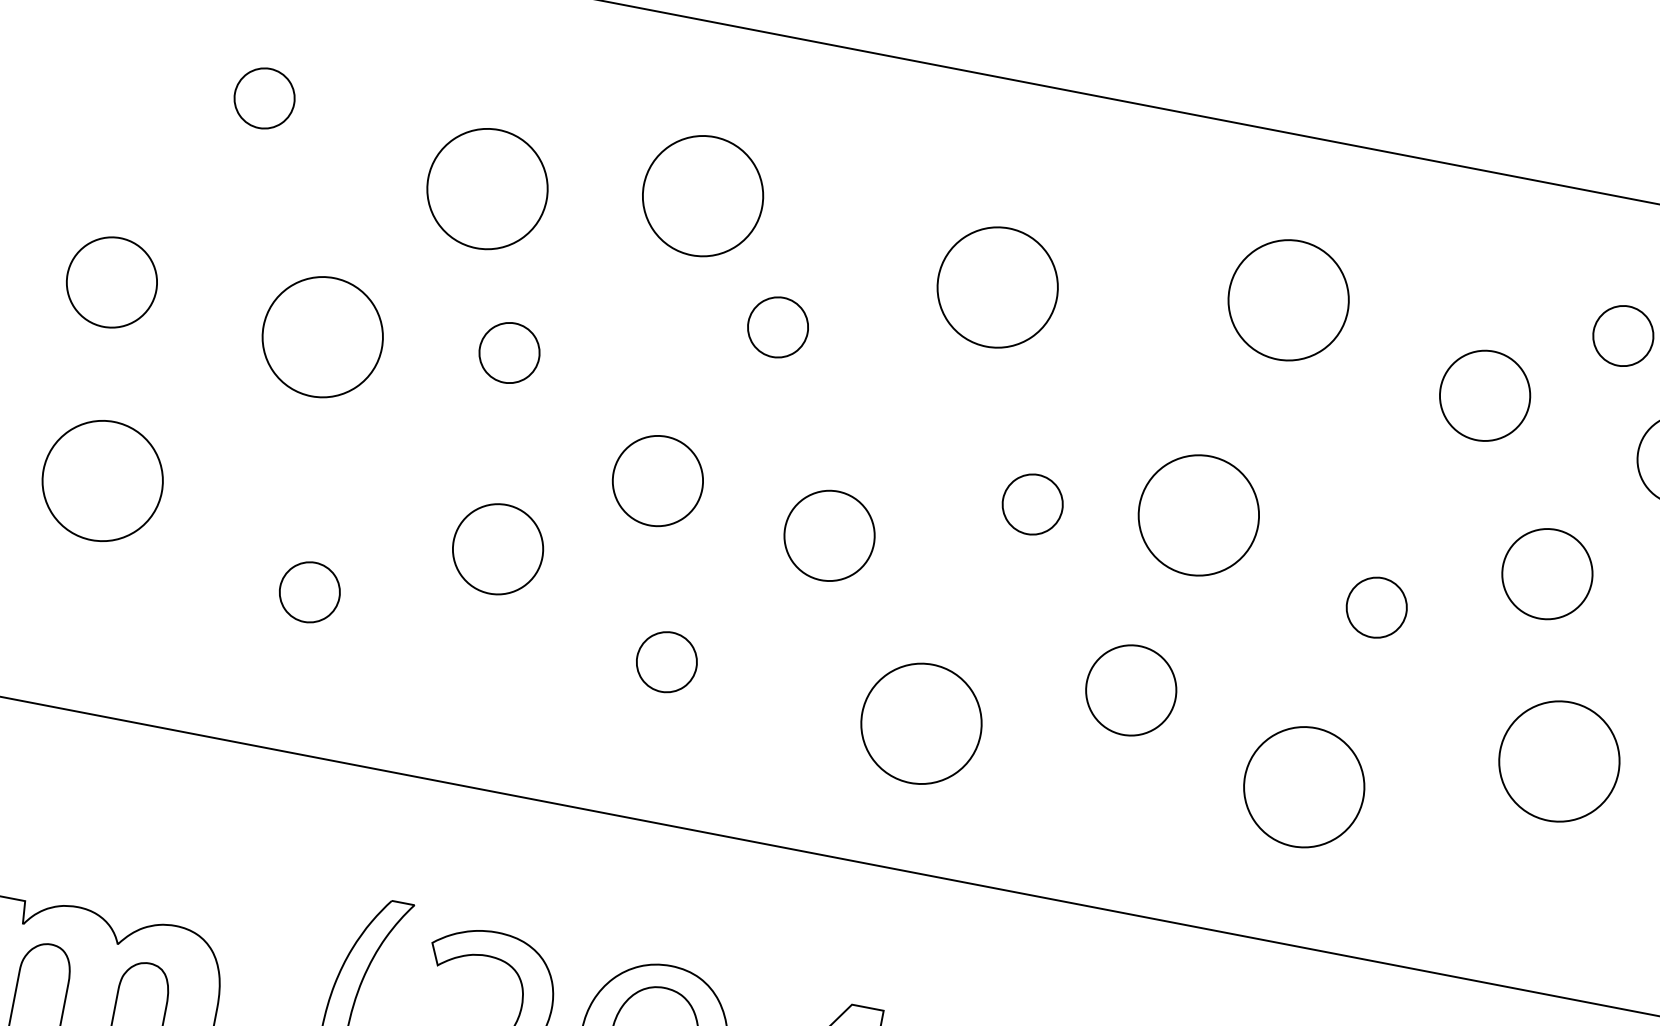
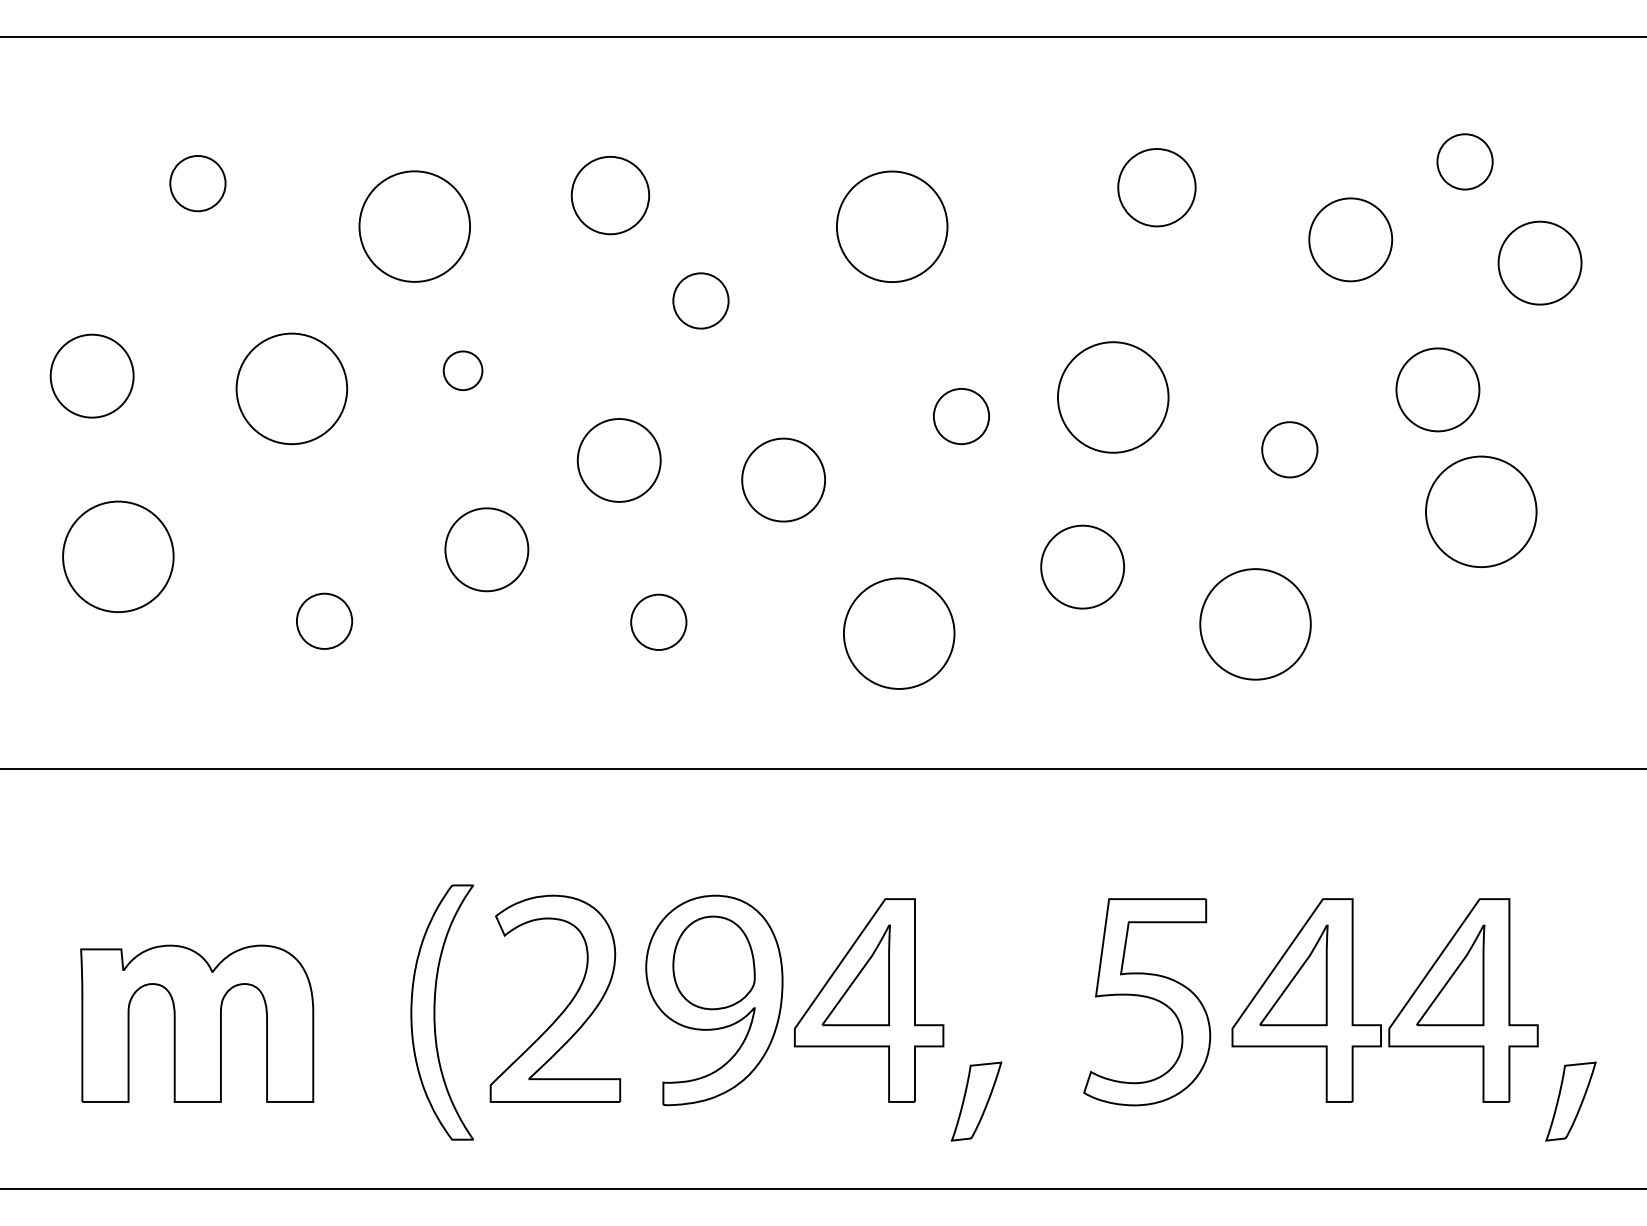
part: (703, 196) -> (610, 195), size x0.7
part: (1288, 299) -> (1156, 187), size x0.7
part: (508, 352) -> (462, 370), size x0.7
part: (1559, 761) -> (1481, 511), moved

